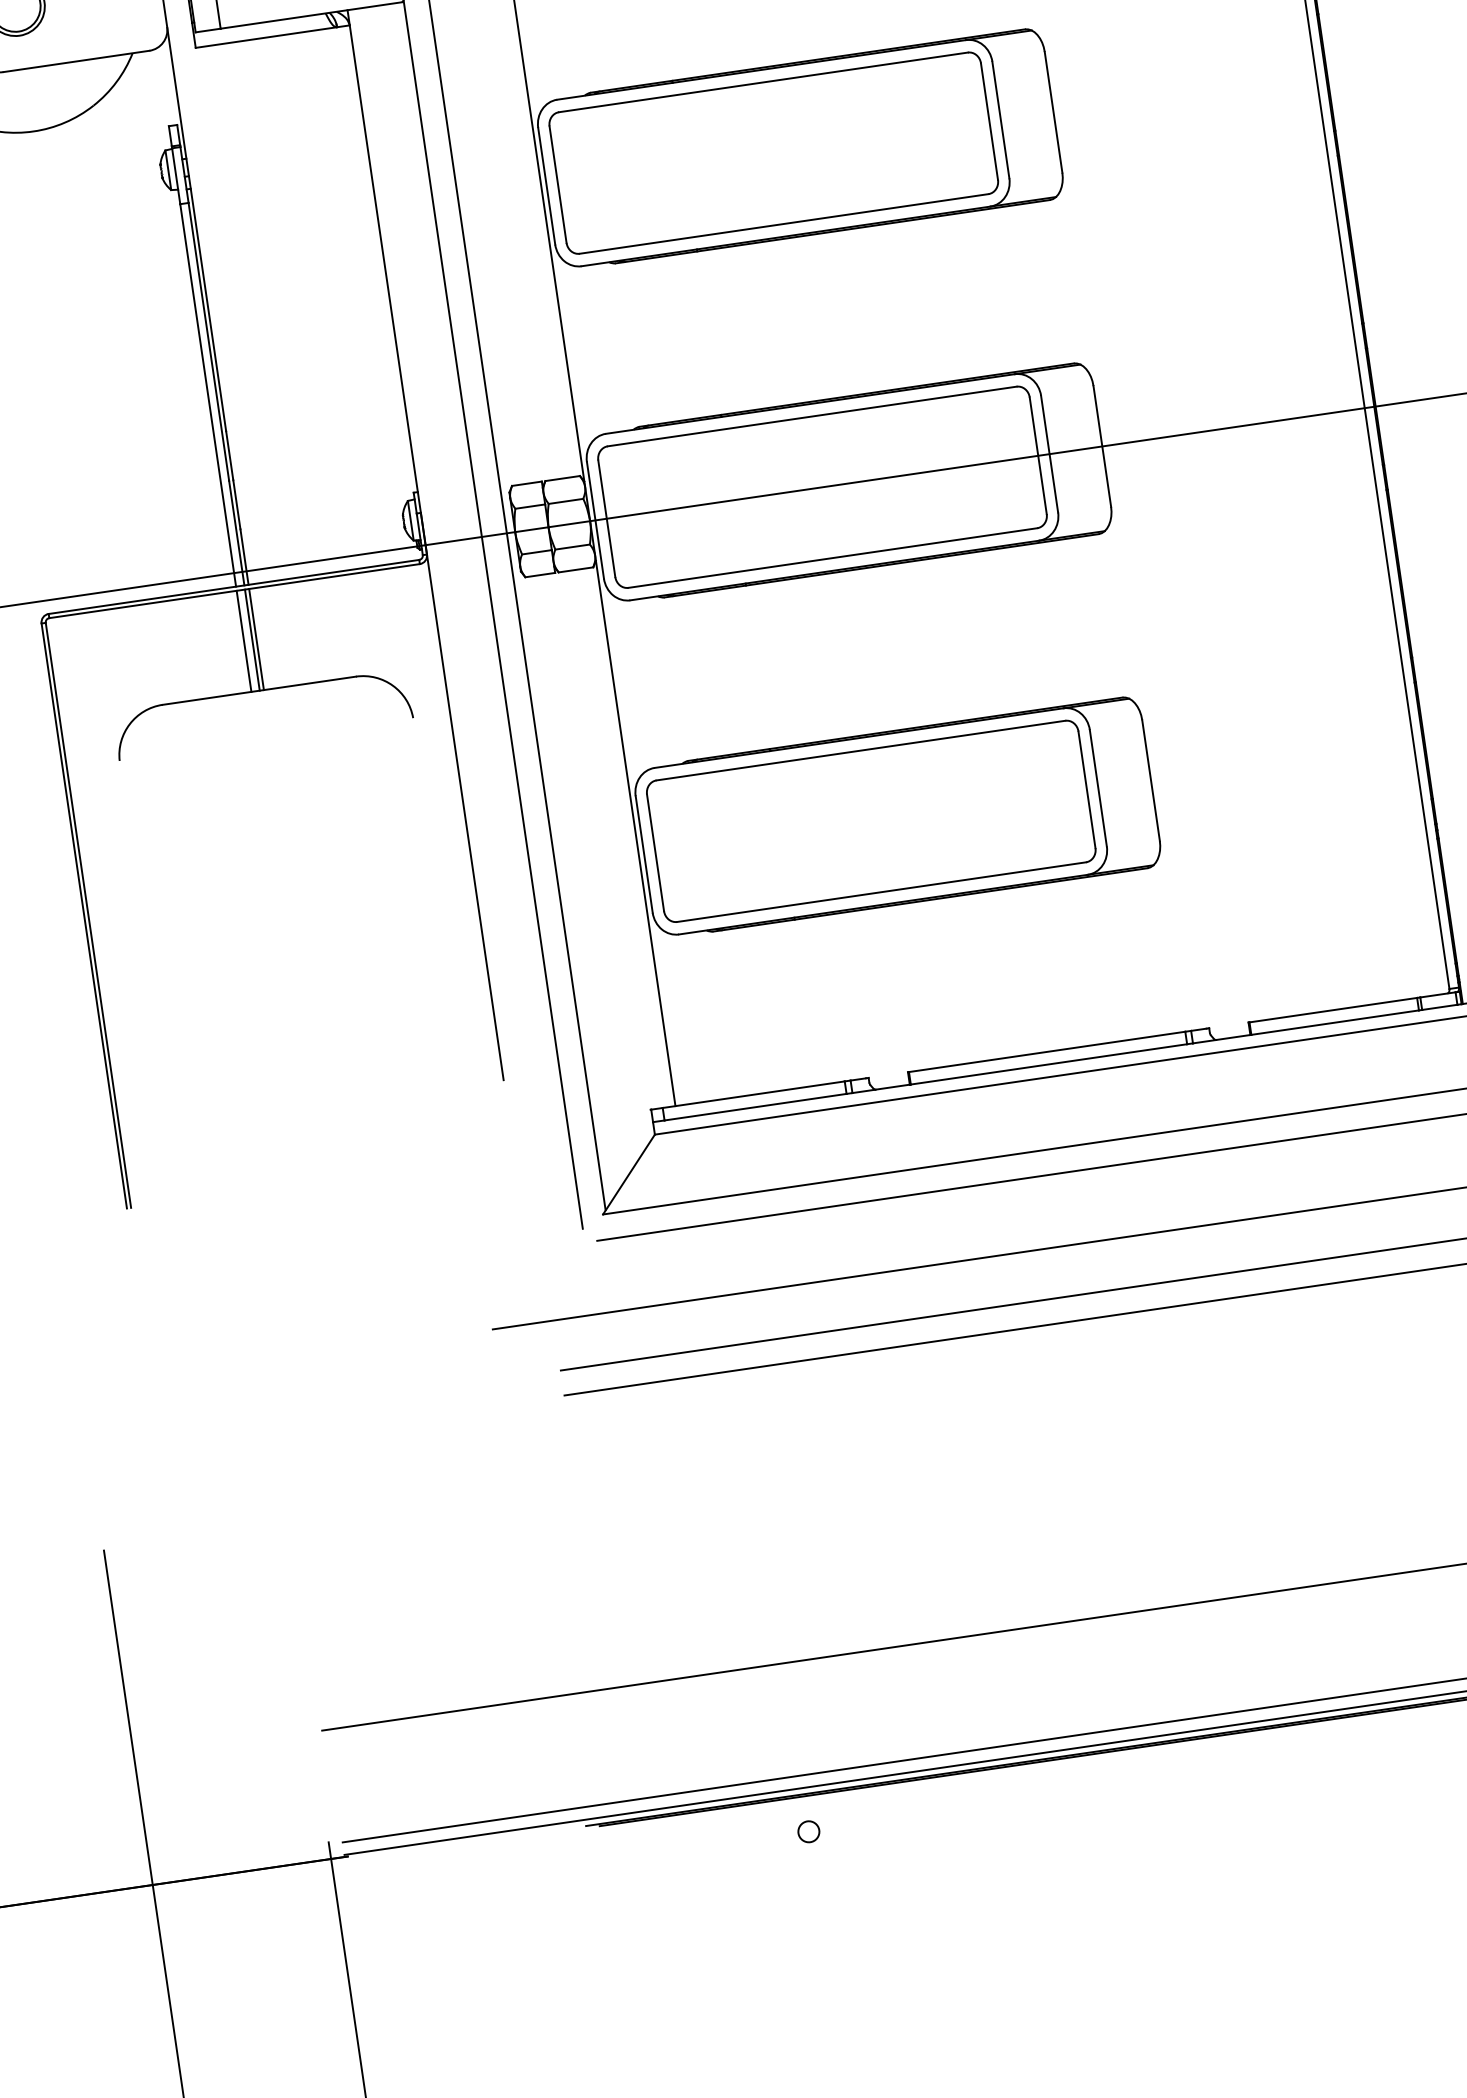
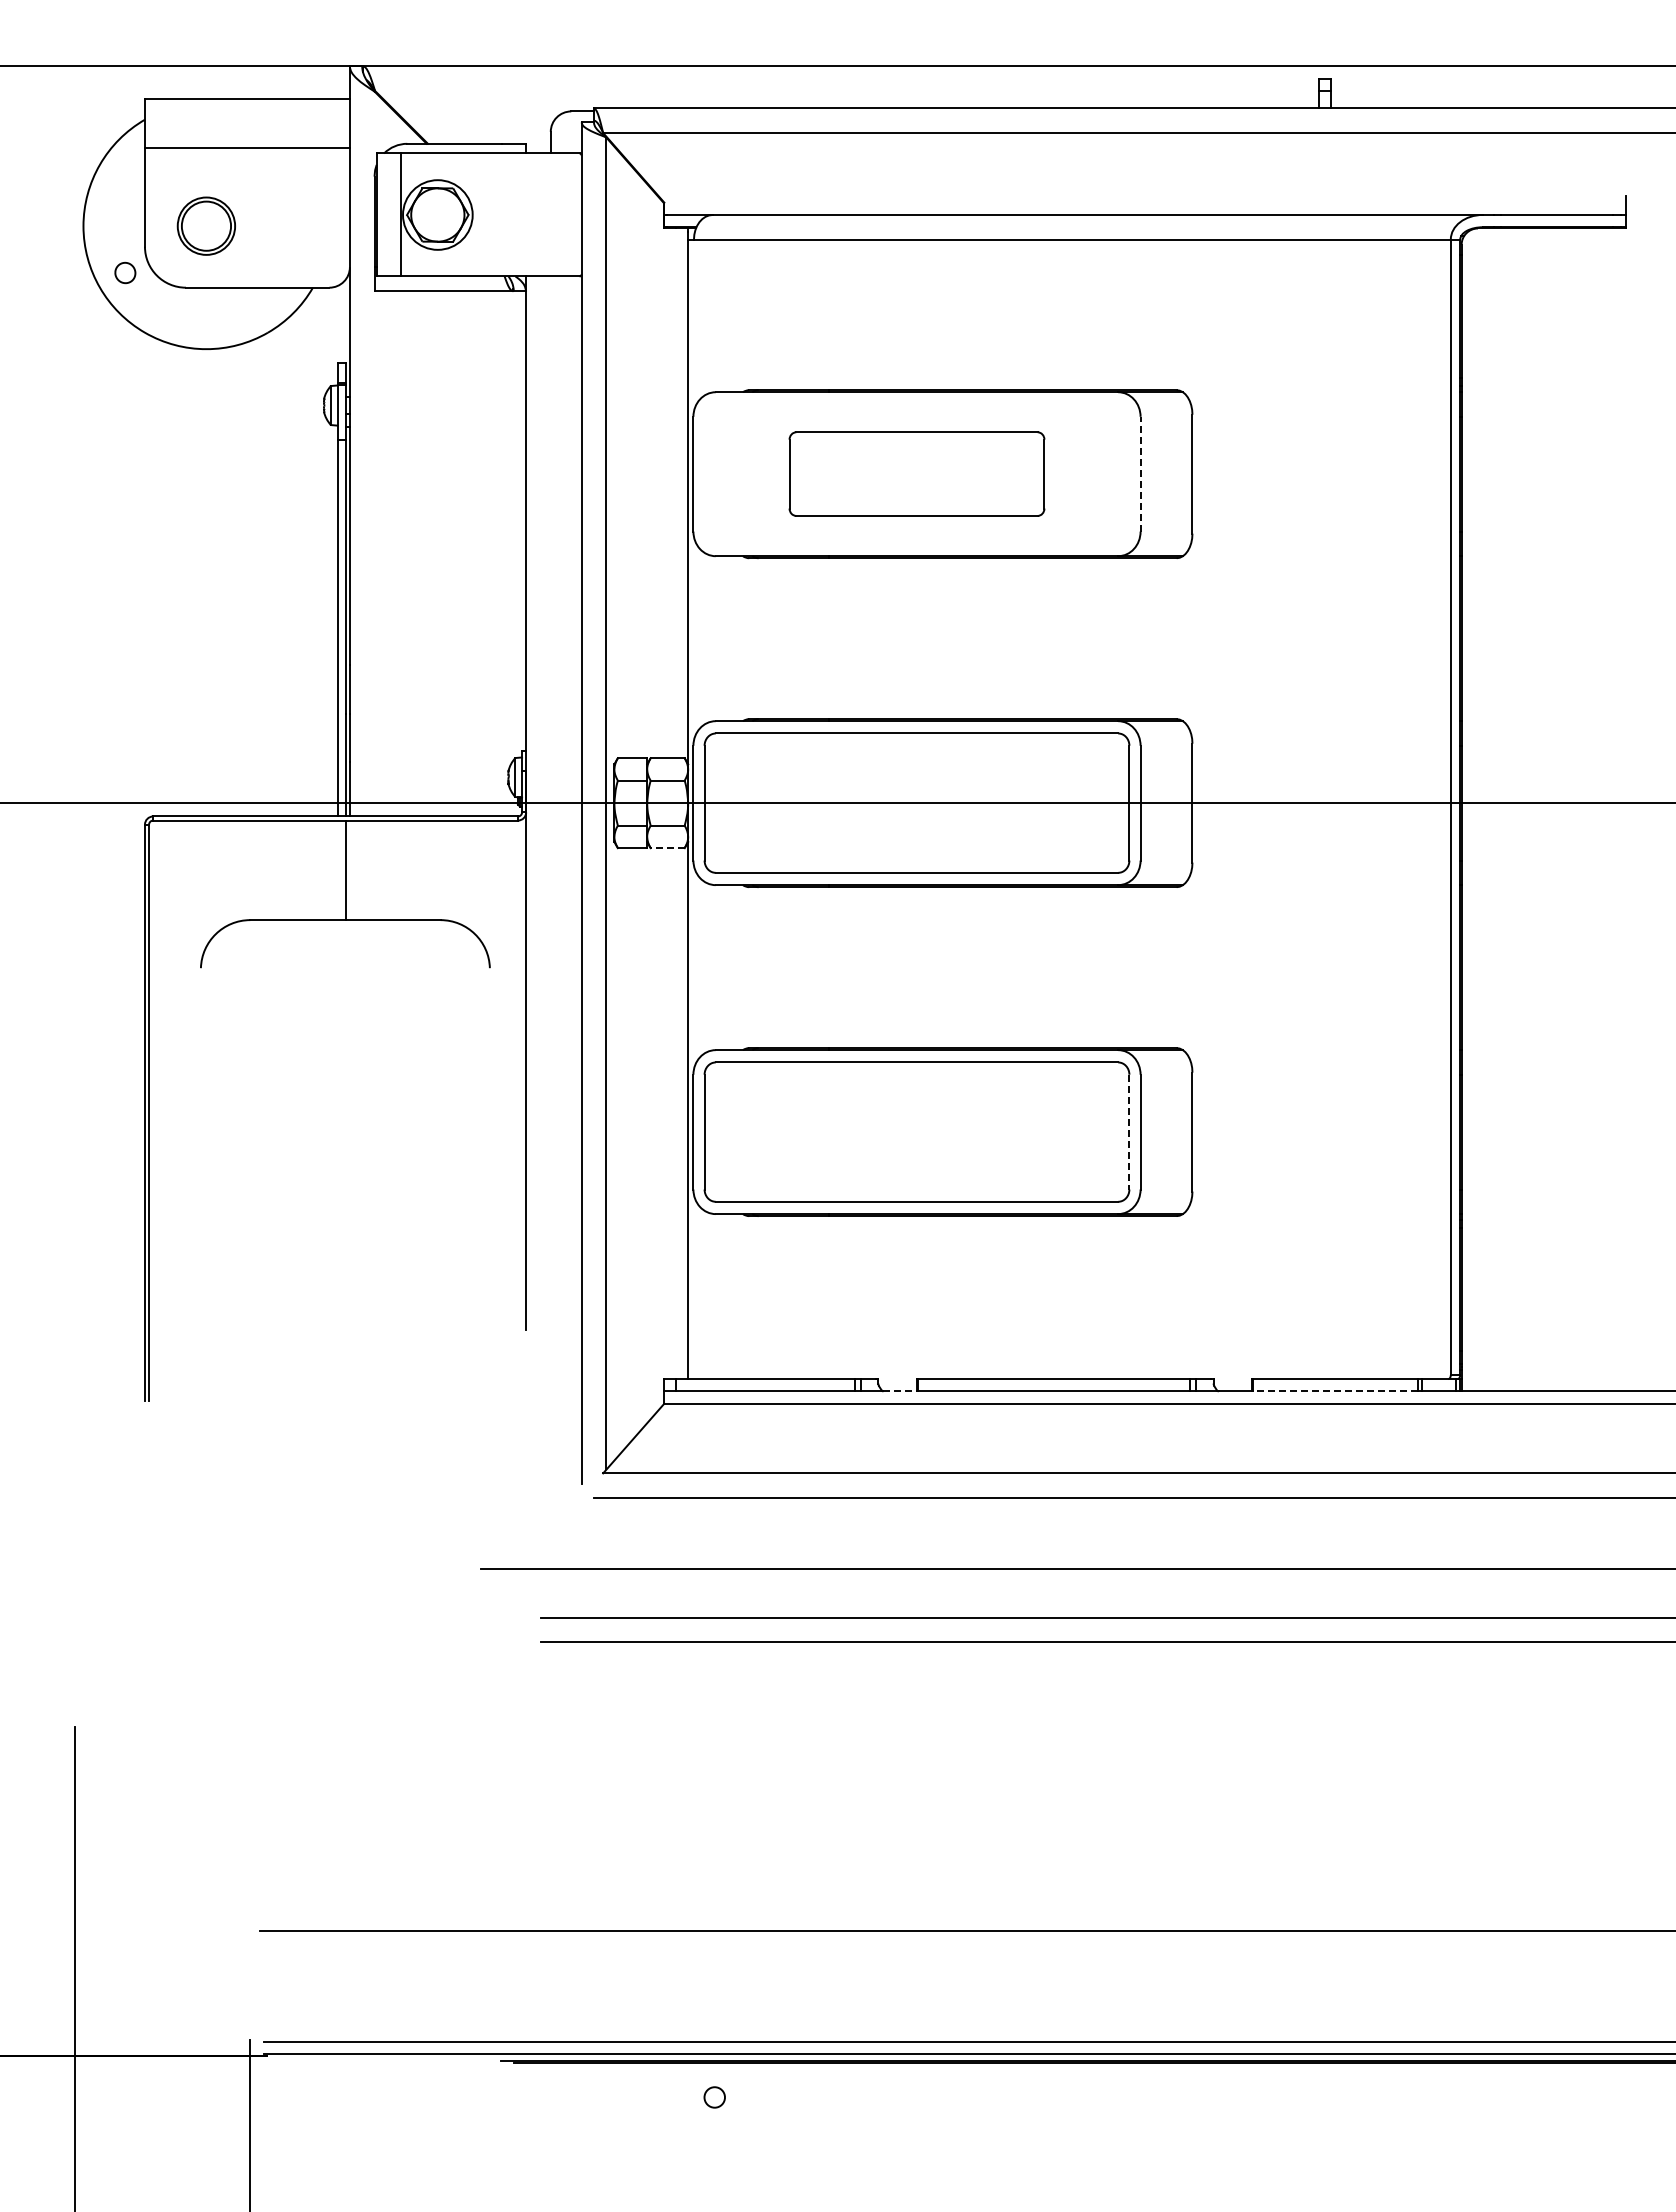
line: (1000, 119) -> (1140, 473), solid -> dashed
part: (773, 152) -> (916, 473), size x0.6
line: (575, 570) -> (667, 848), solid -> dashed
line: (256, 639) -> (349, 870), removed
line: (243, 641) -> (337, 870), removed
line: (1087, 790) -> (1129, 1132), solid -> dashed
line: (1334, 1022) -> (1335, 1391), solid -> dashed
line: (892, 1087) -> (900, 1391), solid -> dashed

